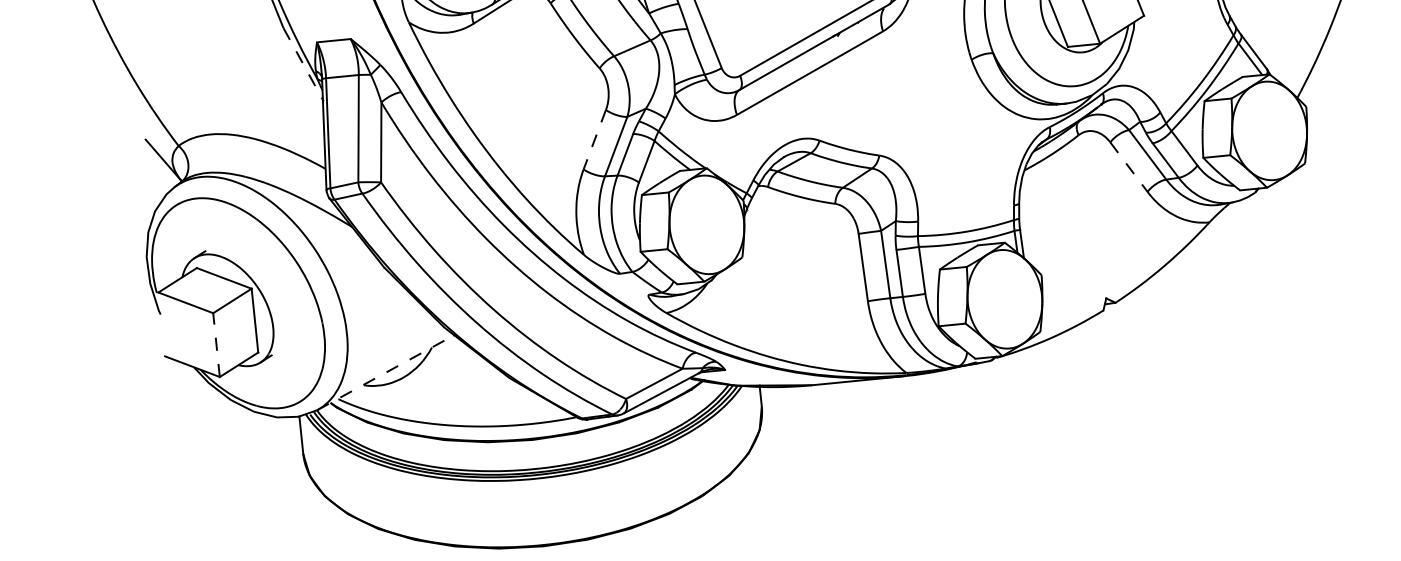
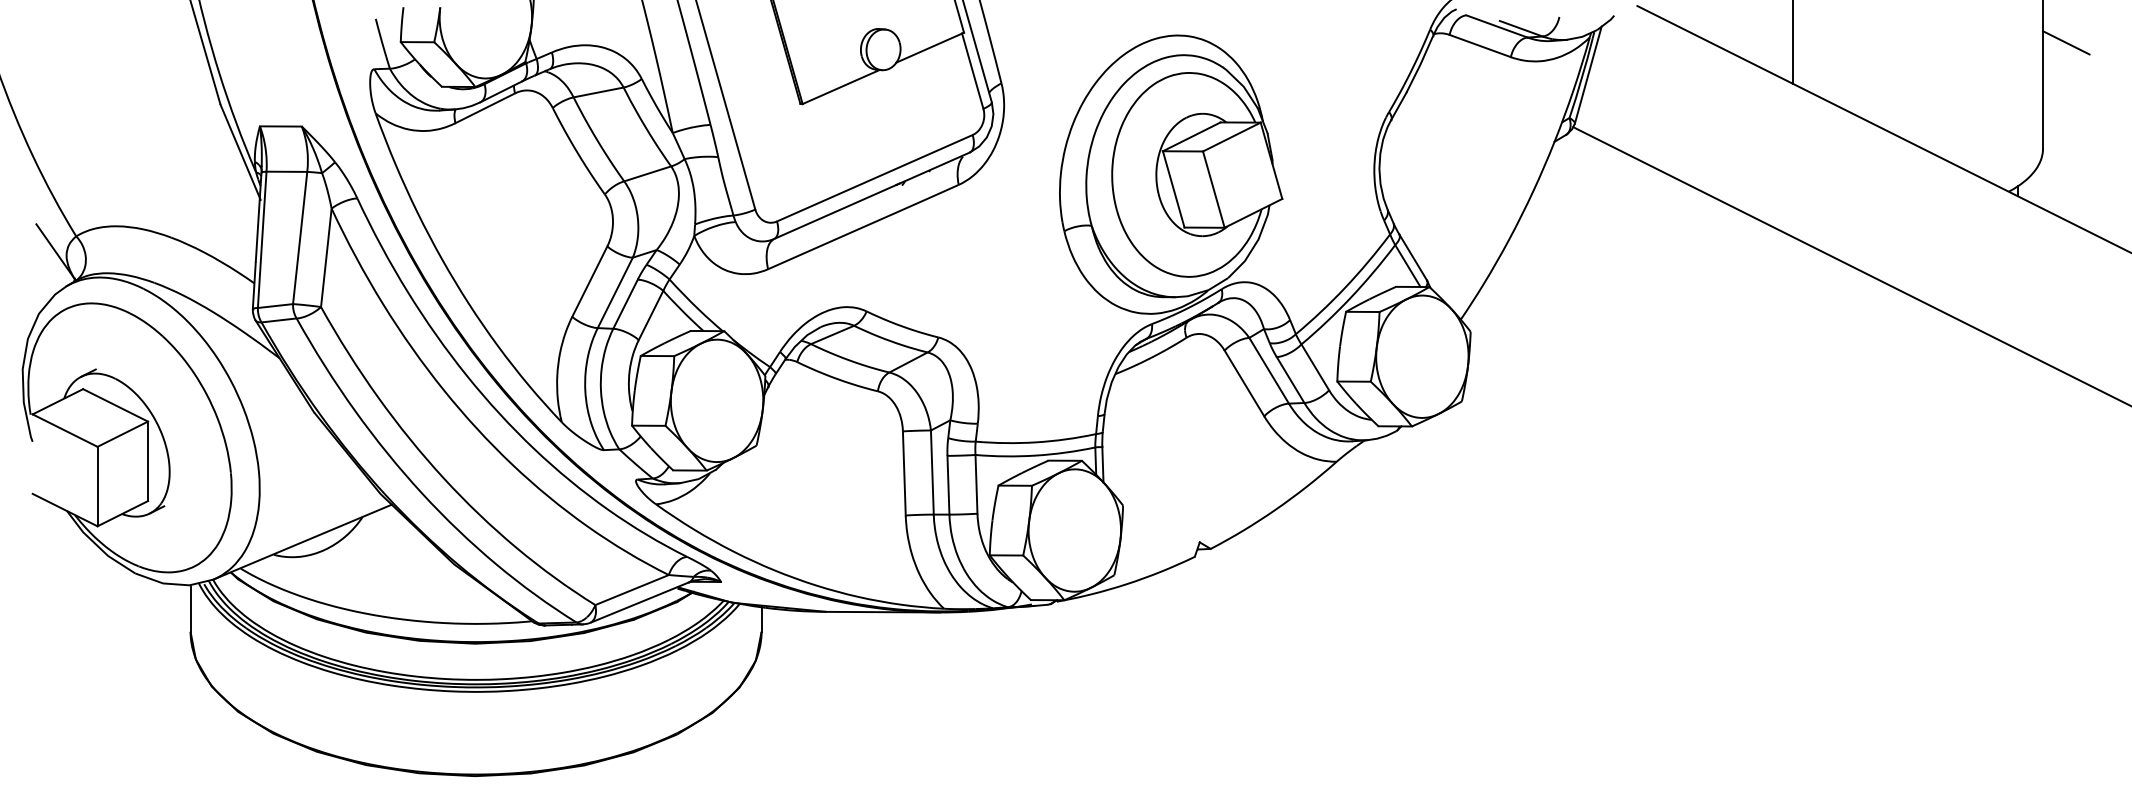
line: (303, 64) -> (240, 152), dashed -> solid
line: (594, 140) -> (589, 282), dashed -> solid
line: (1128, 167) -> (1244, 383), dashed -> solid
line: (216, 345) -> (97, 486), dashed -> solid
line: (385, 373) -> (302, 542), dashed -> solid

